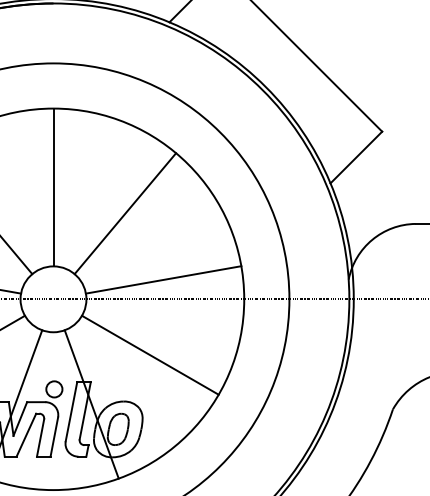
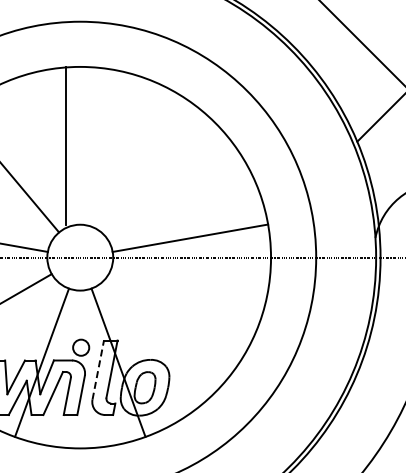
line: (53, 187) -> (66, 145), moved
line: (125, 213) -> (152, 171), removed
line: (150, 354) -> (177, 312), removed
line: (71, 411) -> (98, 369), solid -> dashed

